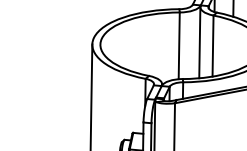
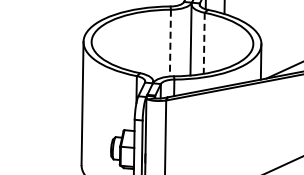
line: (179, 46) -> (170, 43), solid -> dashed
line: (213, 46) -> (204, 43), solid -> dashed

